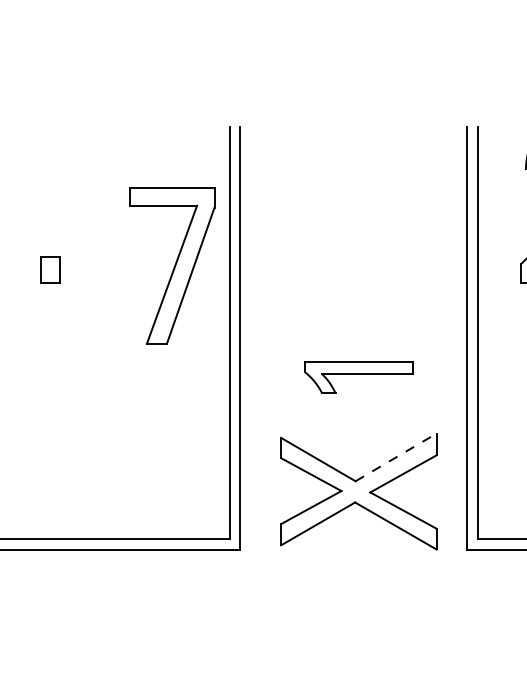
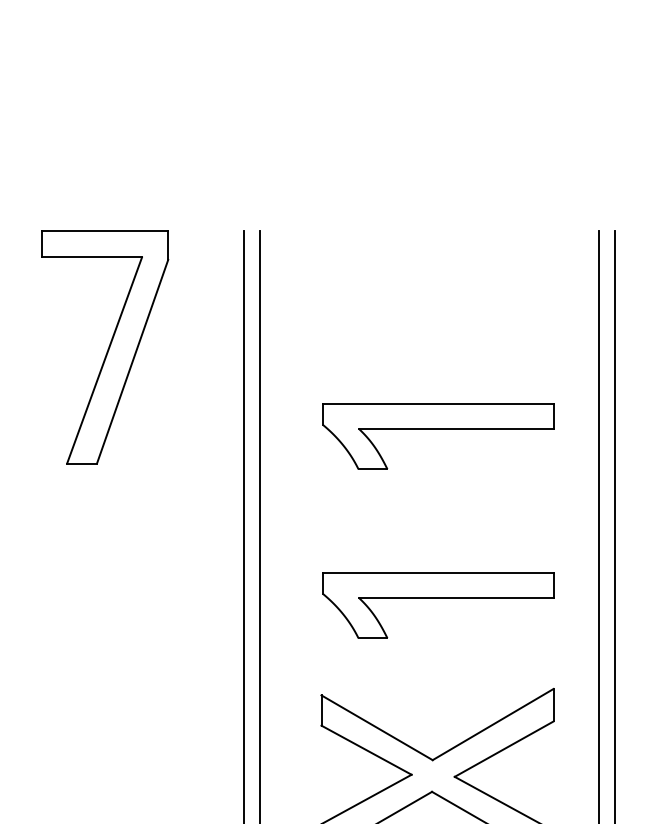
part: (359, 264) -> (438, 436), added
part: (172, 265) -> (105, 346), moved
part: (359, 377) -> (438, 605), size x1.43
line: (396, 457) -> (493, 724), dashed -> solid

